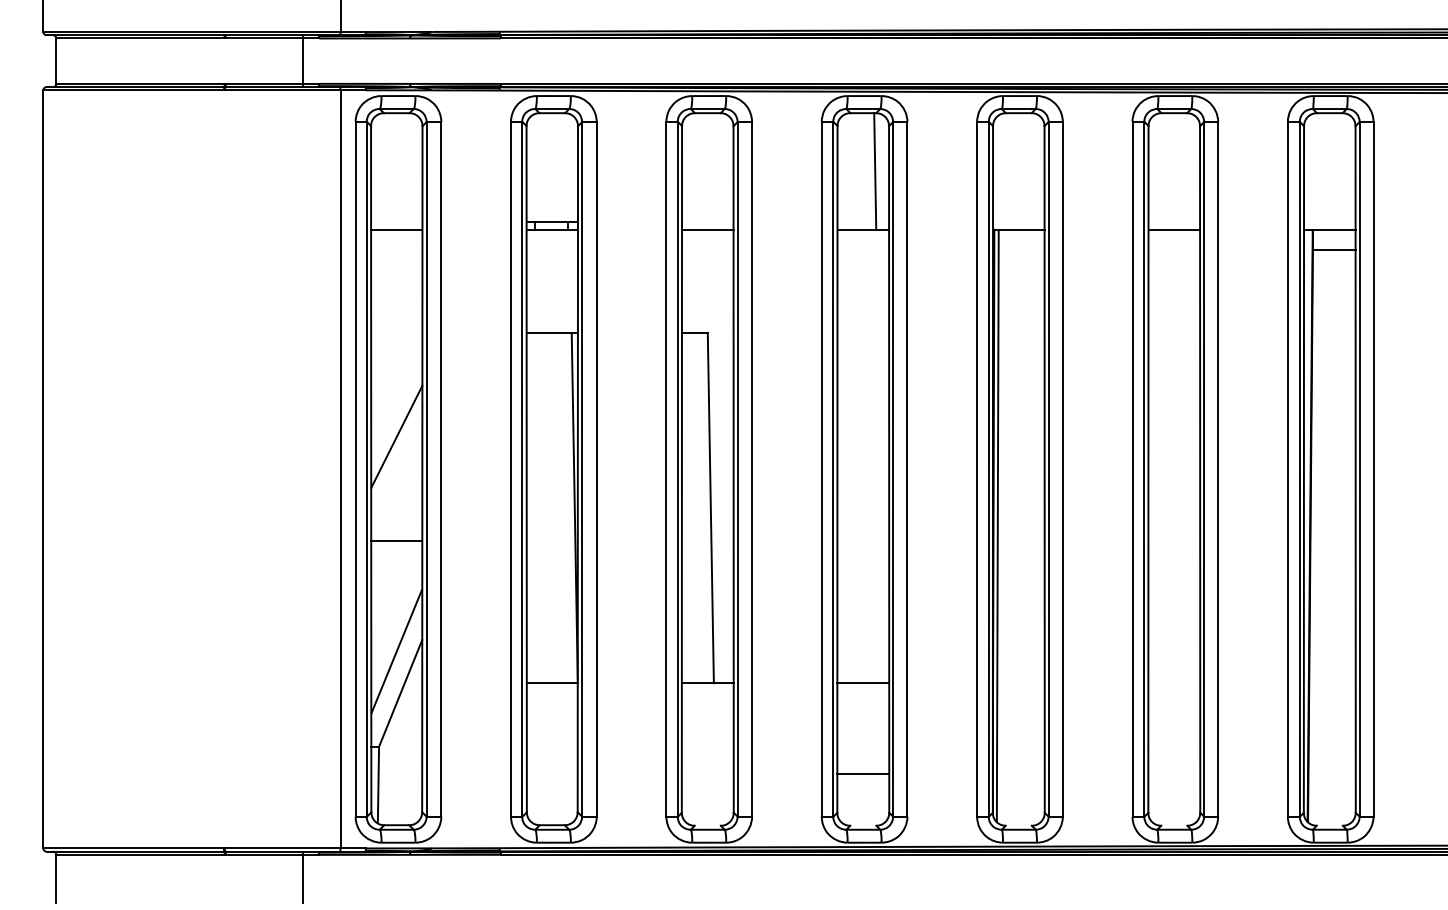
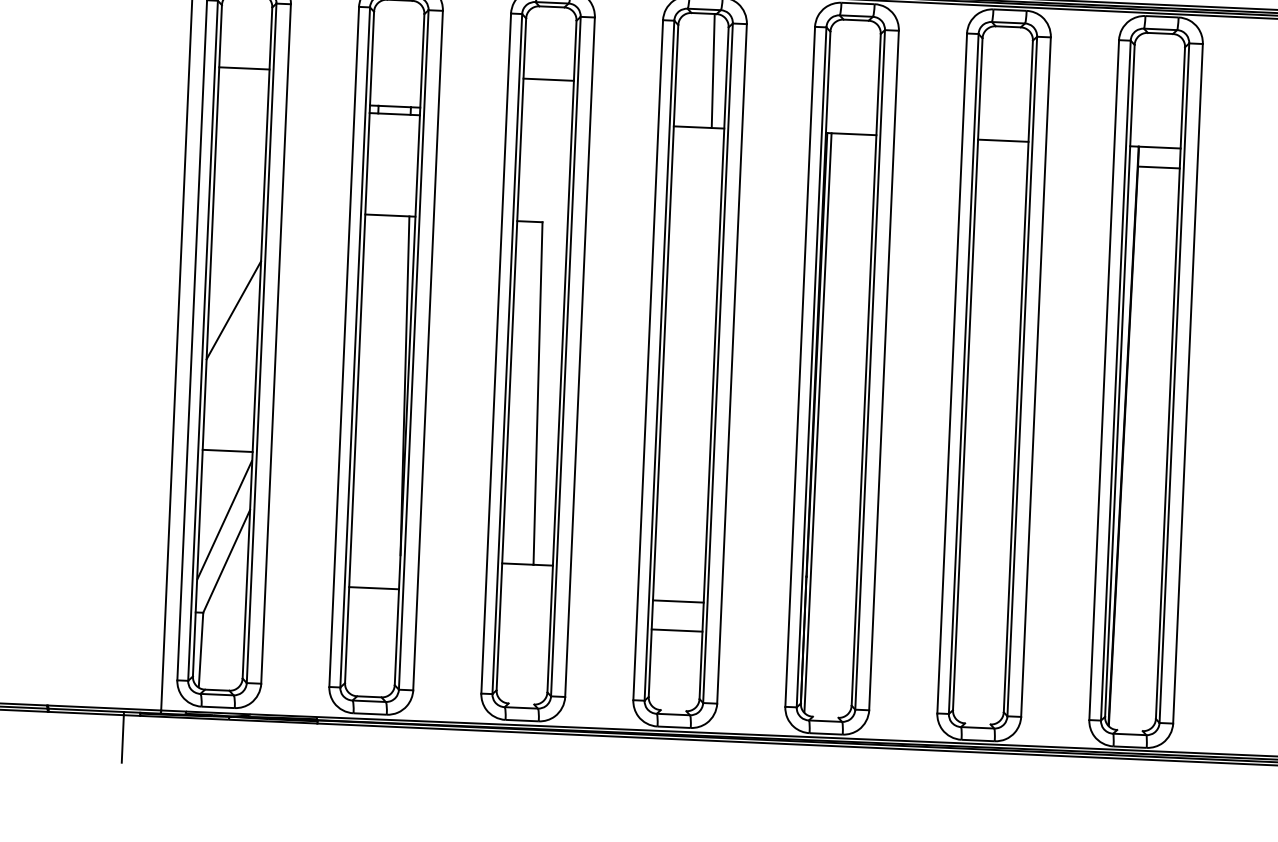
line: (396, 229) -> (244, 68), moved
line: (707, 229) -> (548, 79), moved
line: (396, 540) -> (227, 450), moved
line: (551, 683) -> (373, 588), moved
line: (863, 683) -> (678, 601), moved
line: (863, 773) -> (677, 630), moved

